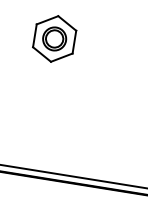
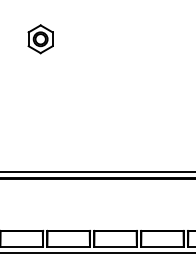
part: (54, 39) -> (40, 39), size x0.6

